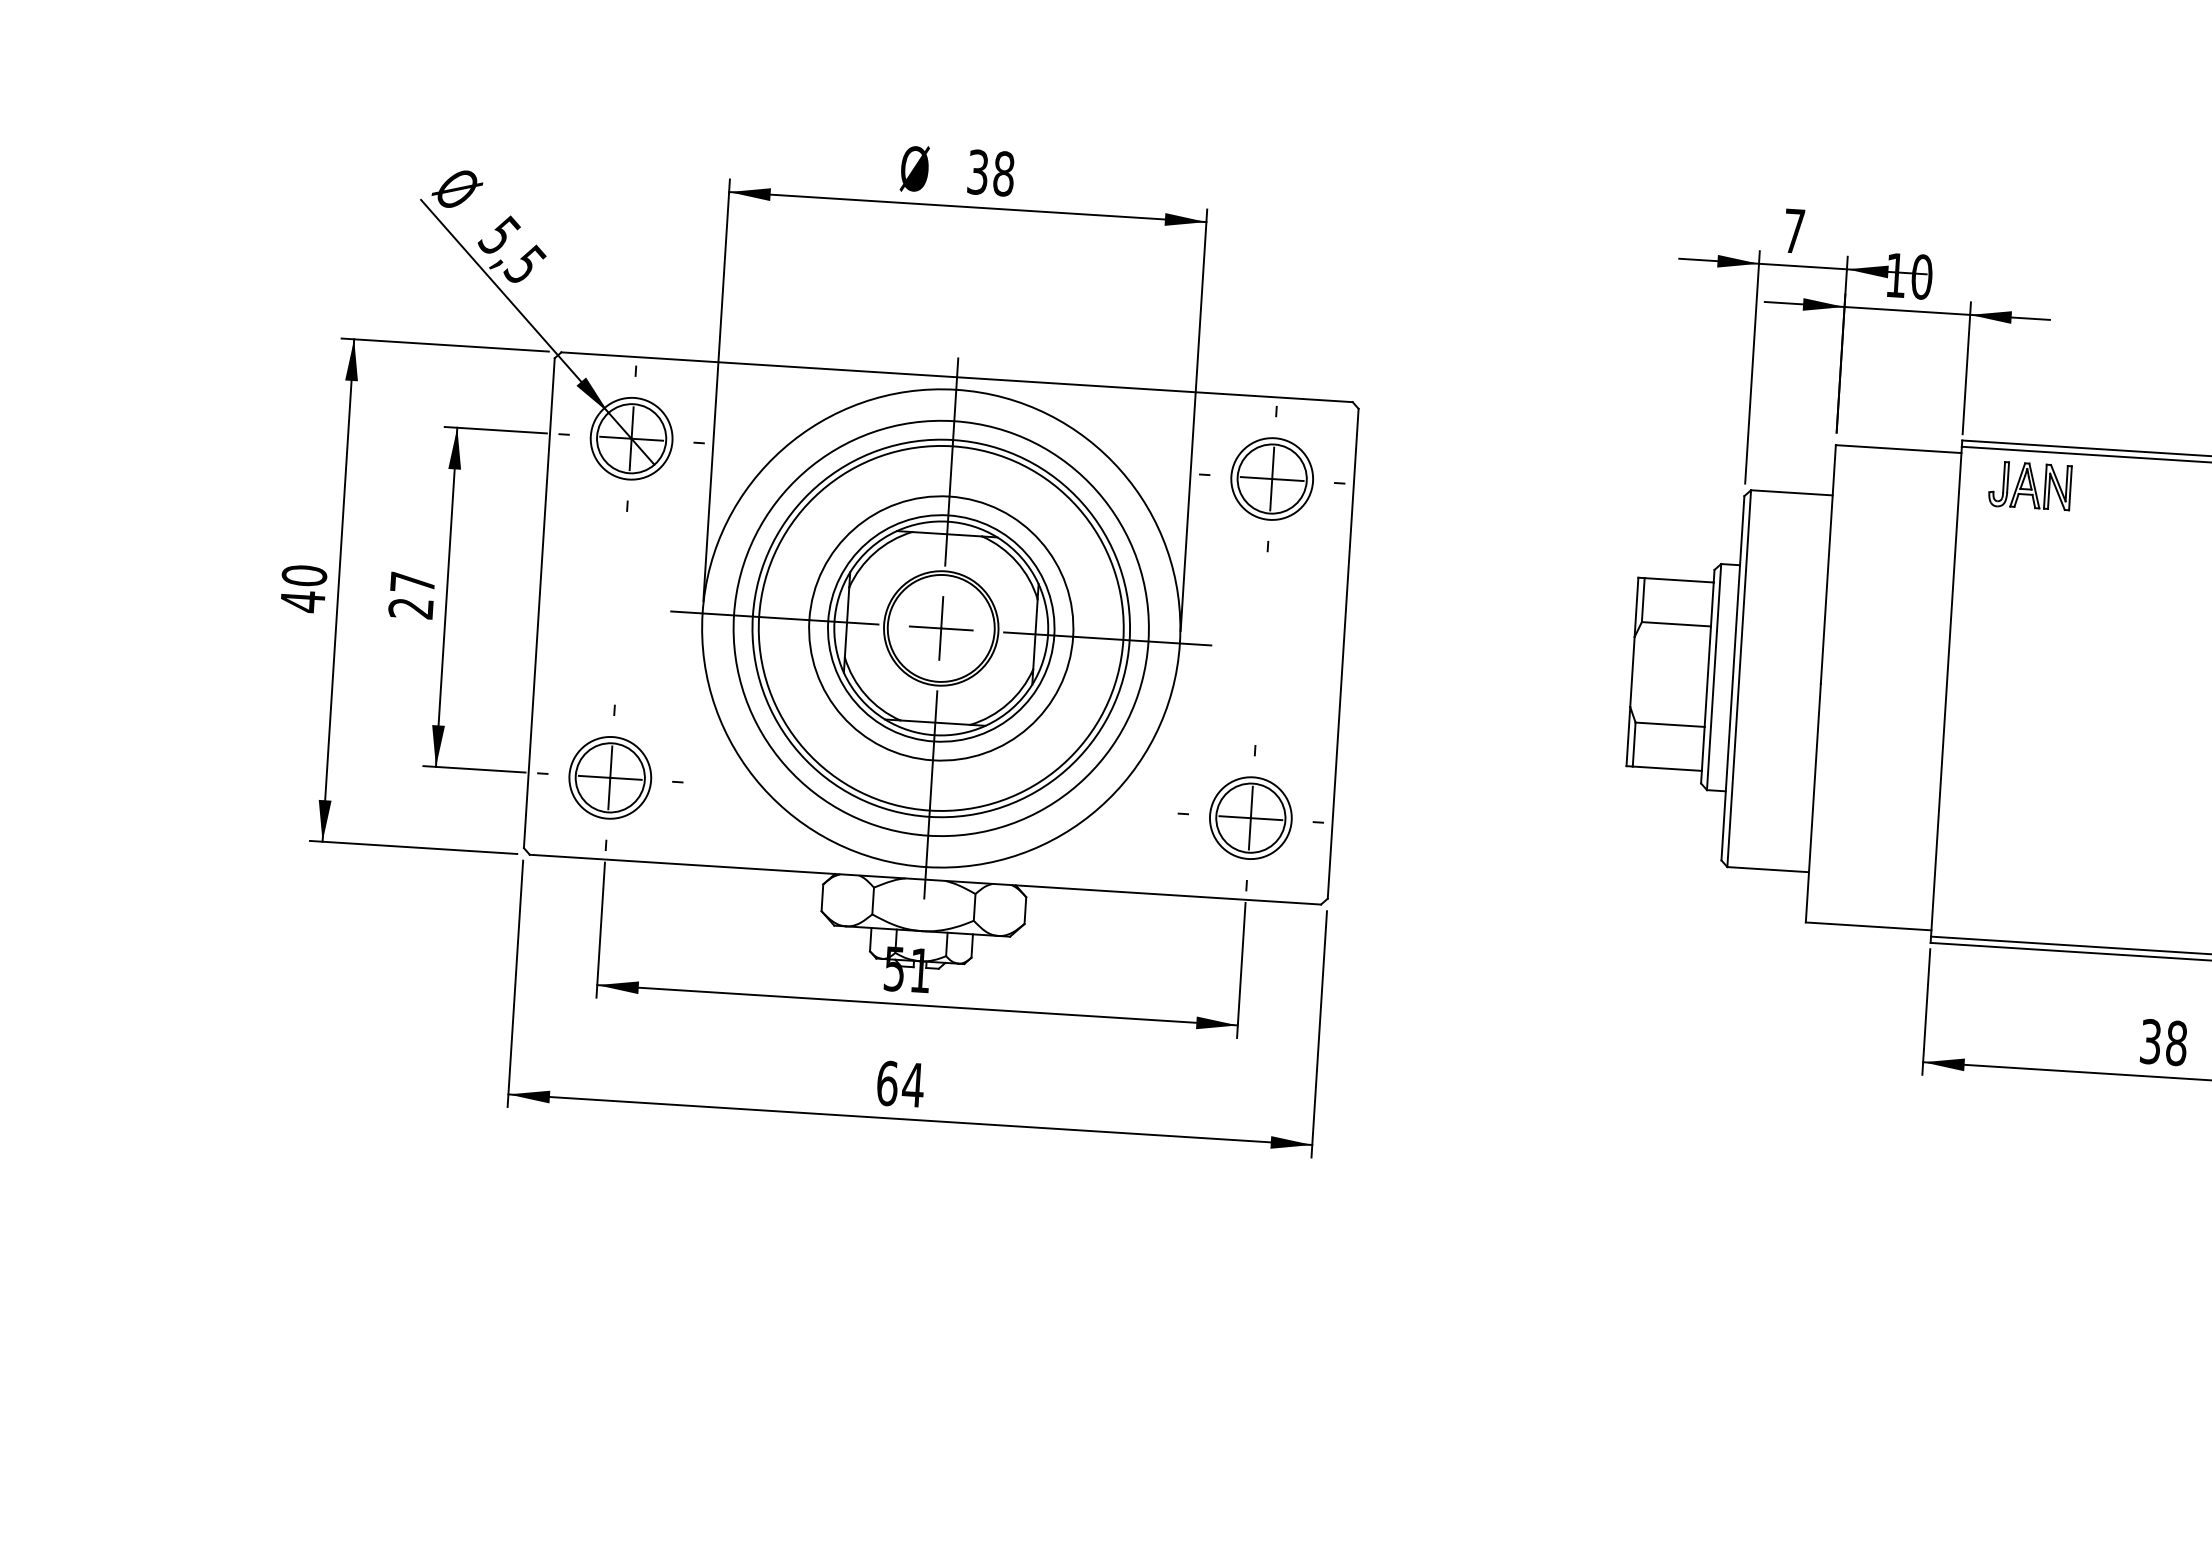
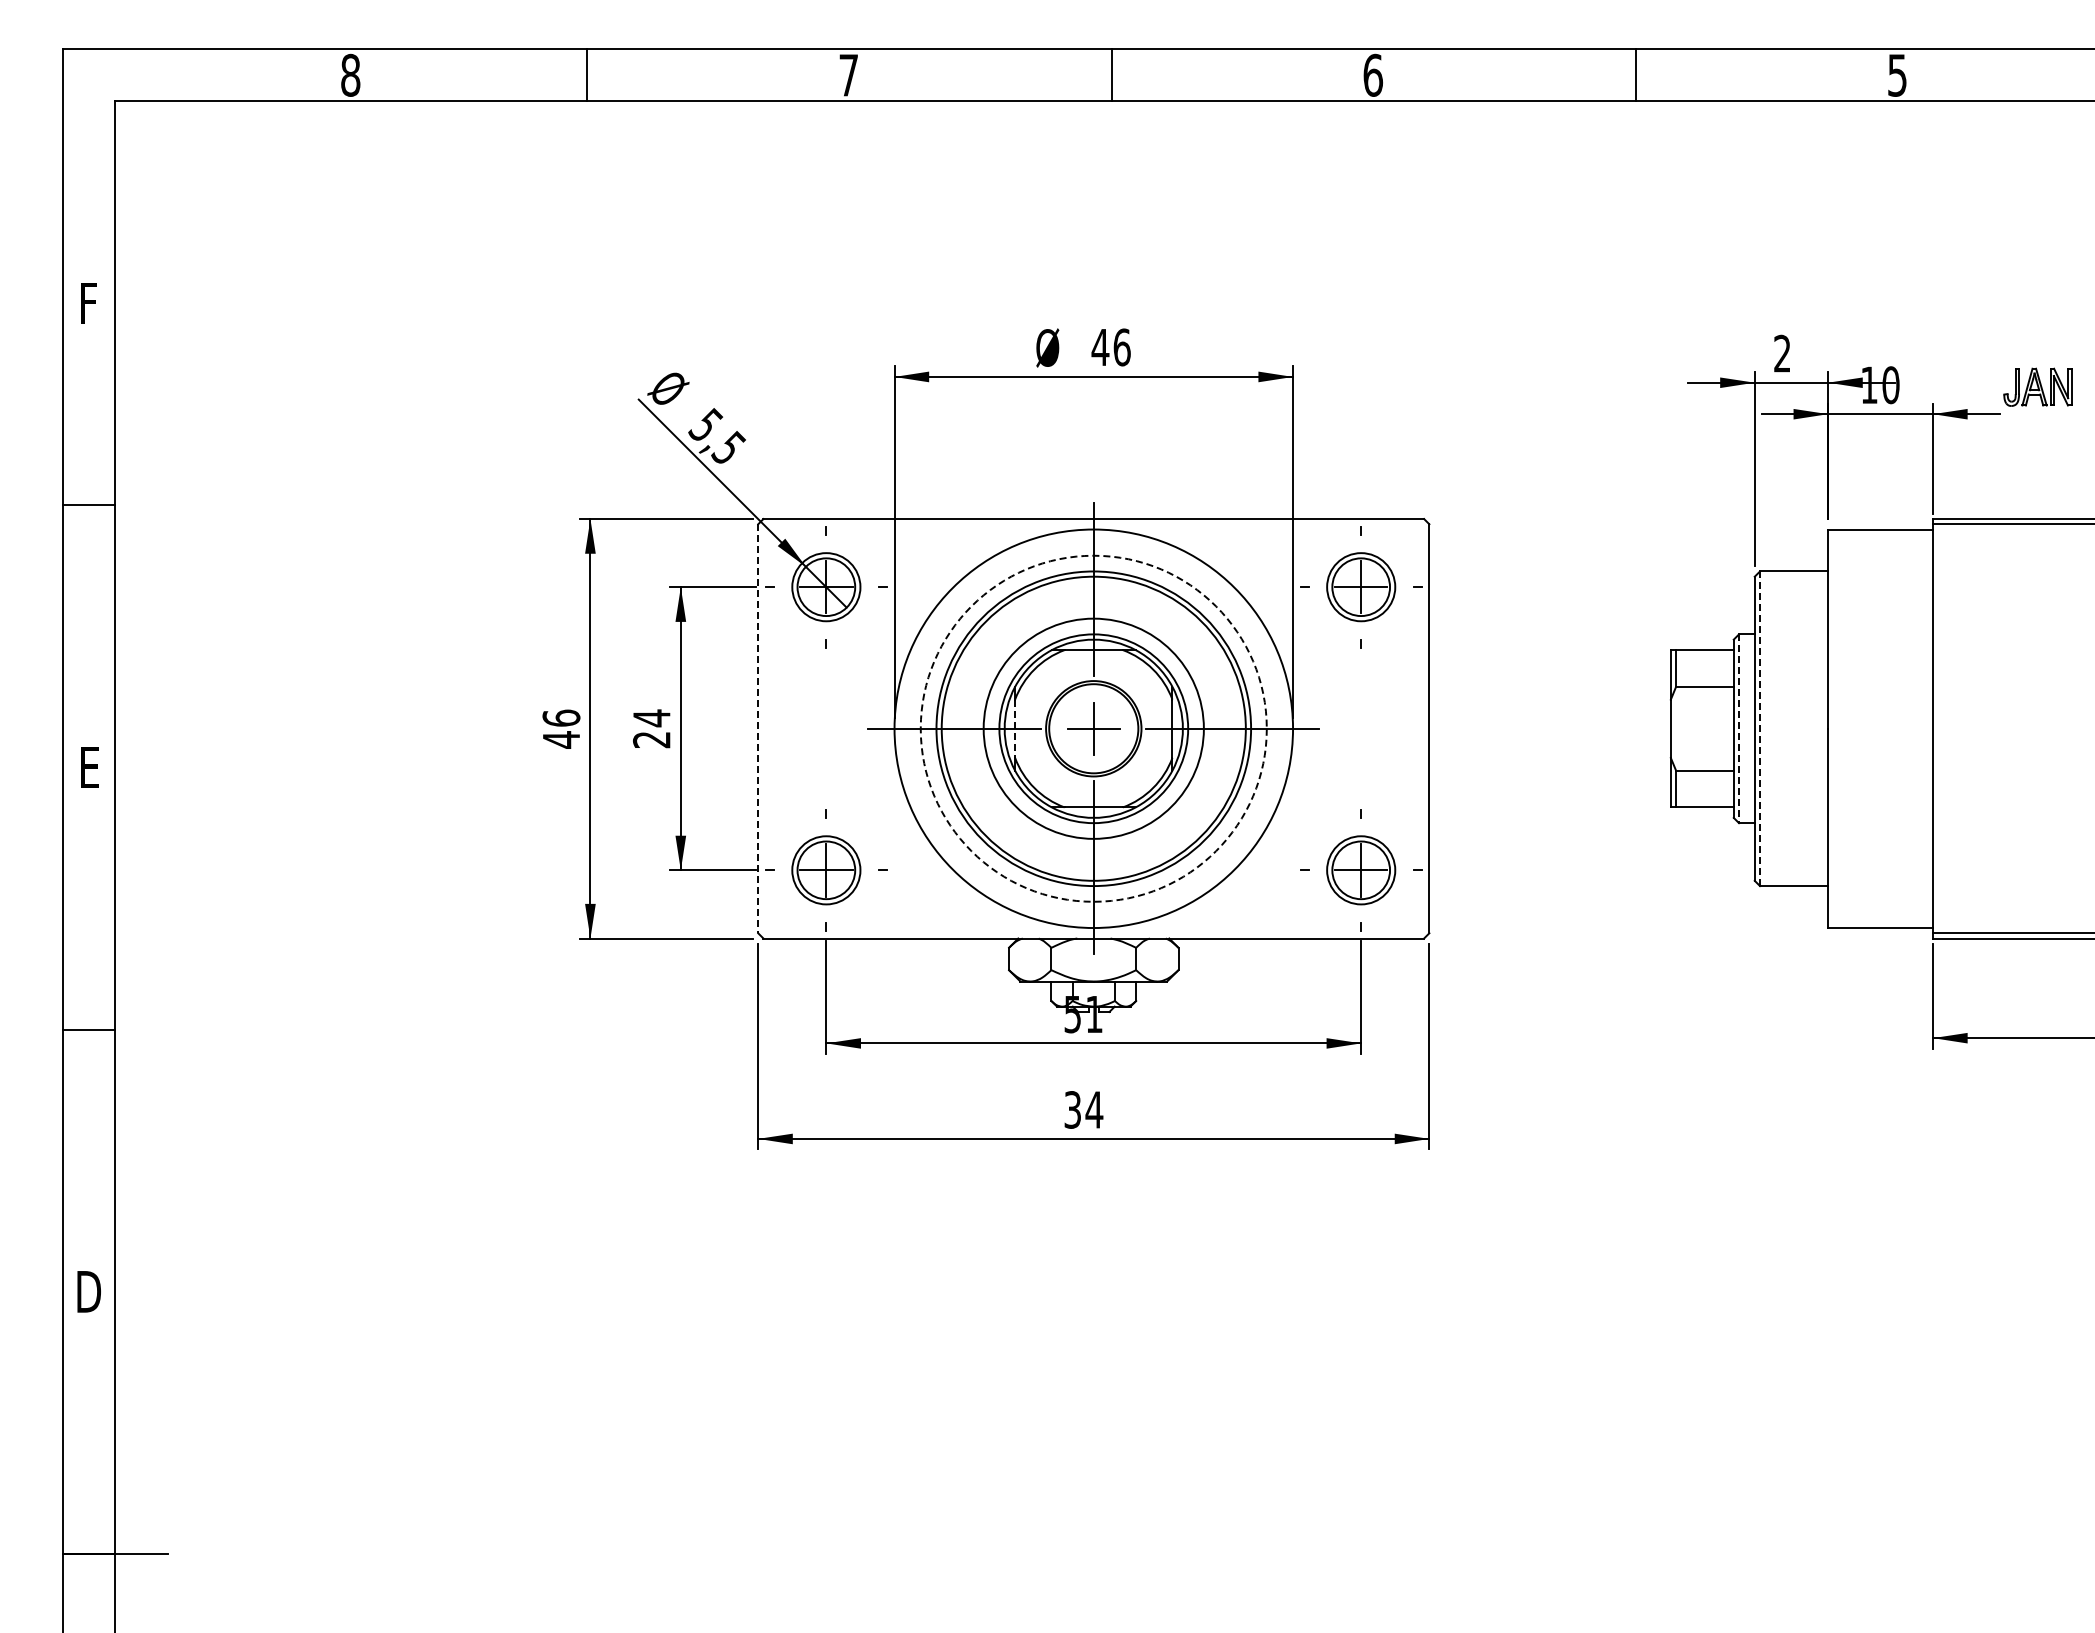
text: (990, 173) -> (1110, 347), 38 -> 46
text: (1794, 230) -> (1782, 353), 7 -> 2
part: (2029, 484) -> (2037, 386), moved
text: (304, 574) -> (561, 717), 40 -> 46
text: (412, 582) -> (651, 718), 27 -> 24
line: (539, 604) -> (758, 729), solid -> dashed
line: (847, 623) -> (1015, 729), solid -> dashed
circle: (940, 628) -> (1093, 728), solid -> dashed
line: (1714, 677) -> (1739, 729), solid -> dashed
line: (1739, 679) -> (1760, 729), solid -> dashed
text: (887, 1082) -> (1072, 1109), 64 -> 34

